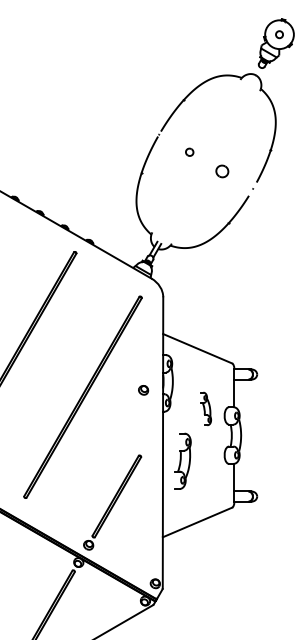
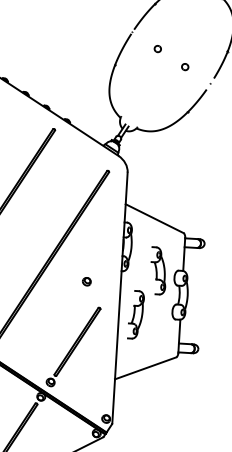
part: (222, 170) -> (185, 66), size x0.62
part: (143, 390) -> (86, 281), moved
part: (205, 408) -> (158, 270), size x1.67

